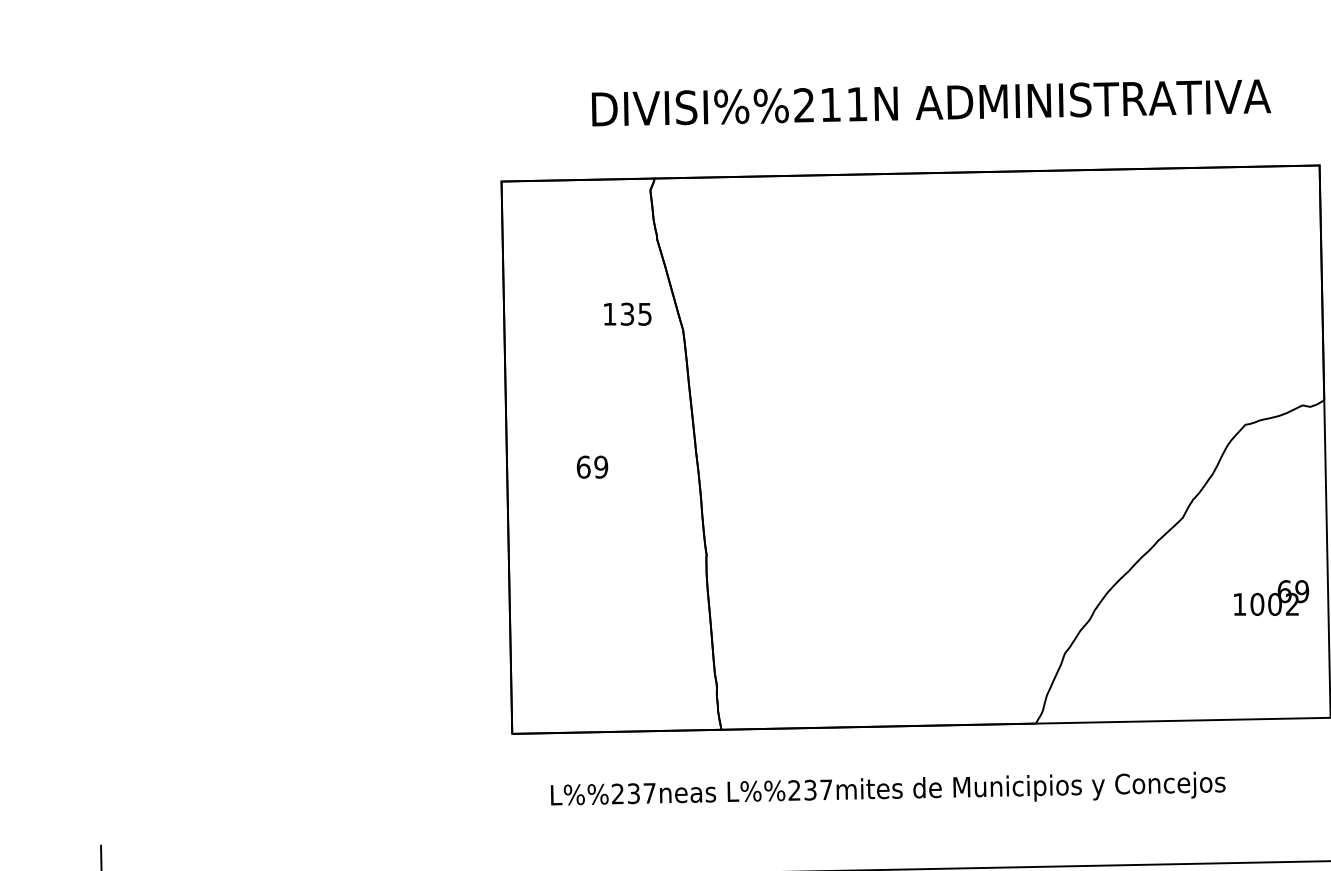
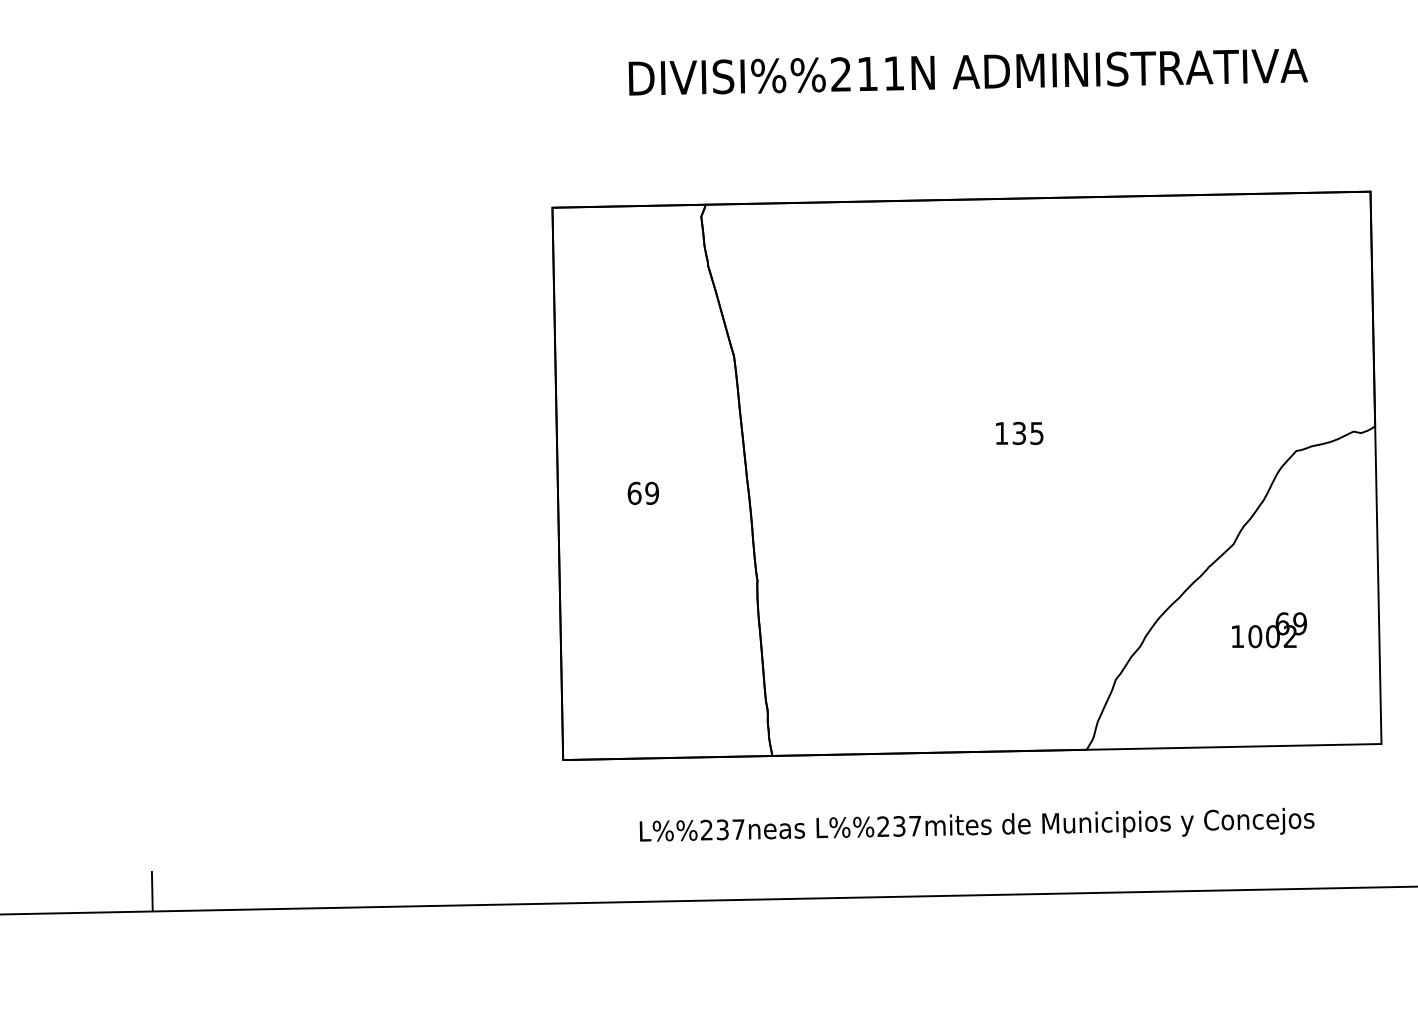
text: (930, 102) -> (967, 71), moved
text: (627, 313) -> (1019, 432), moved
text: (1271, 598) -> (1269, 630), moved
text: (887, 788) -> (976, 824), moved

